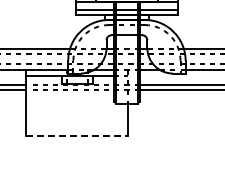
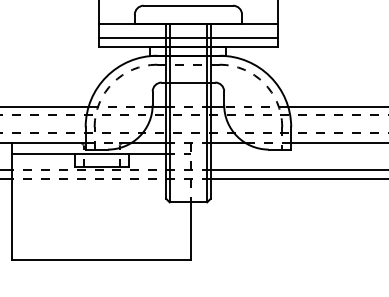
line: (77, 136) -> (101, 259), dashed -> solid

